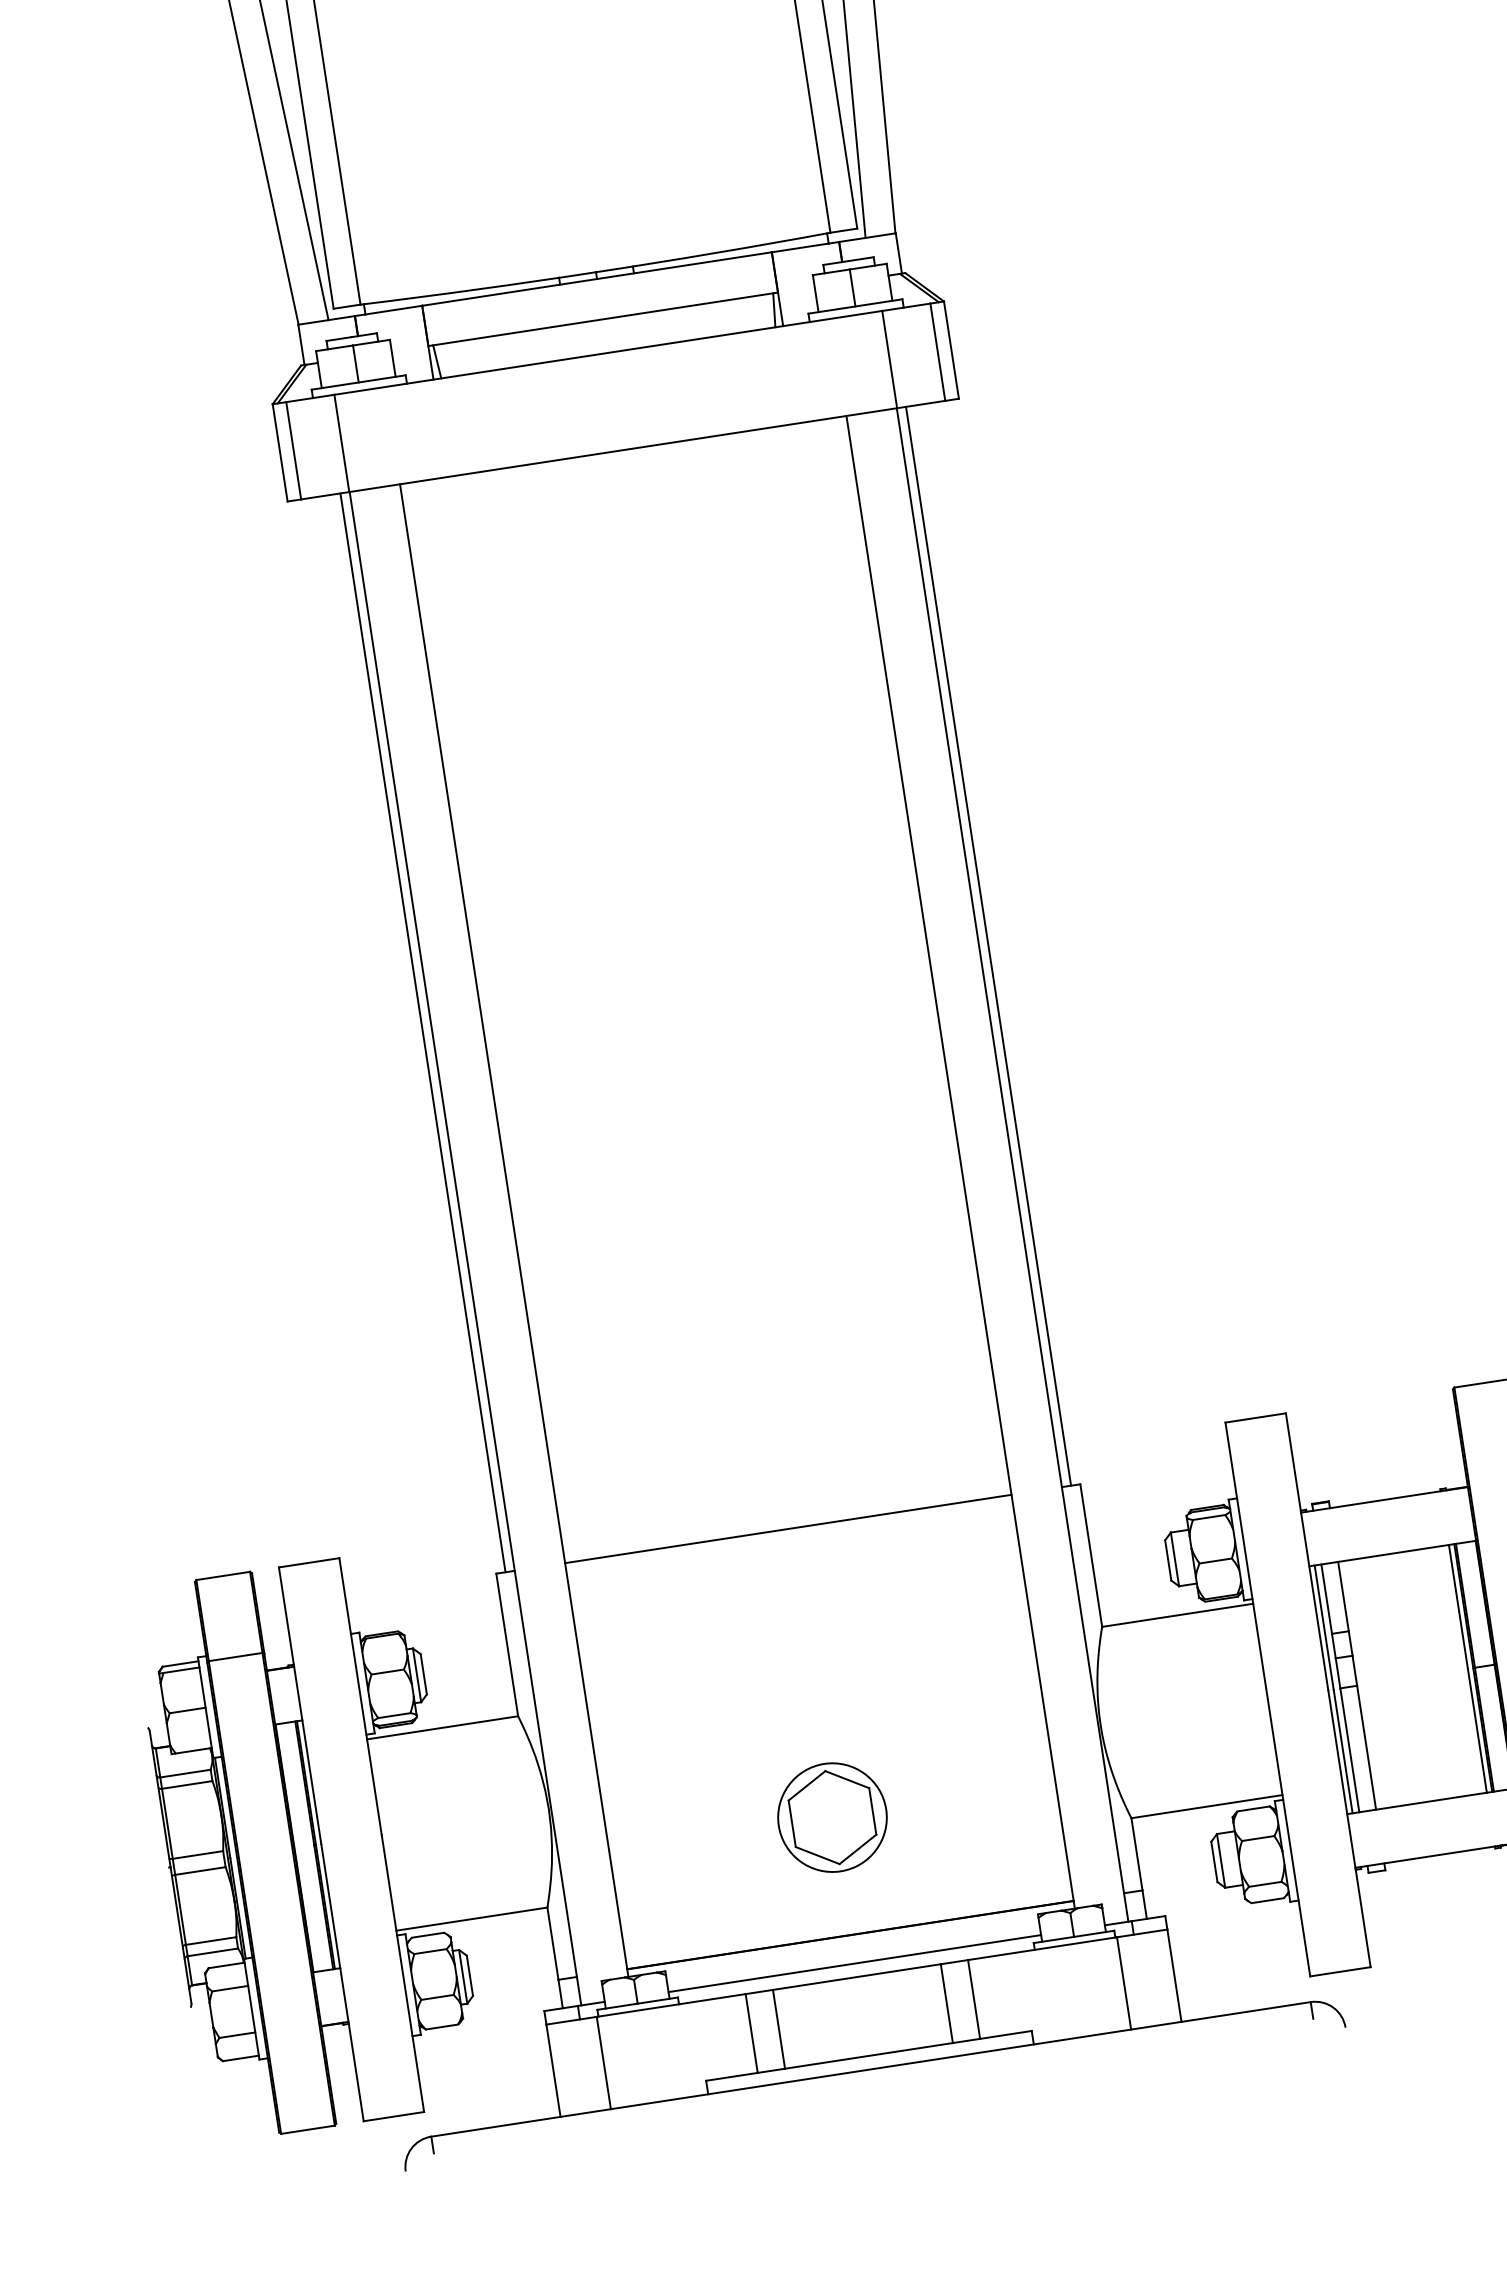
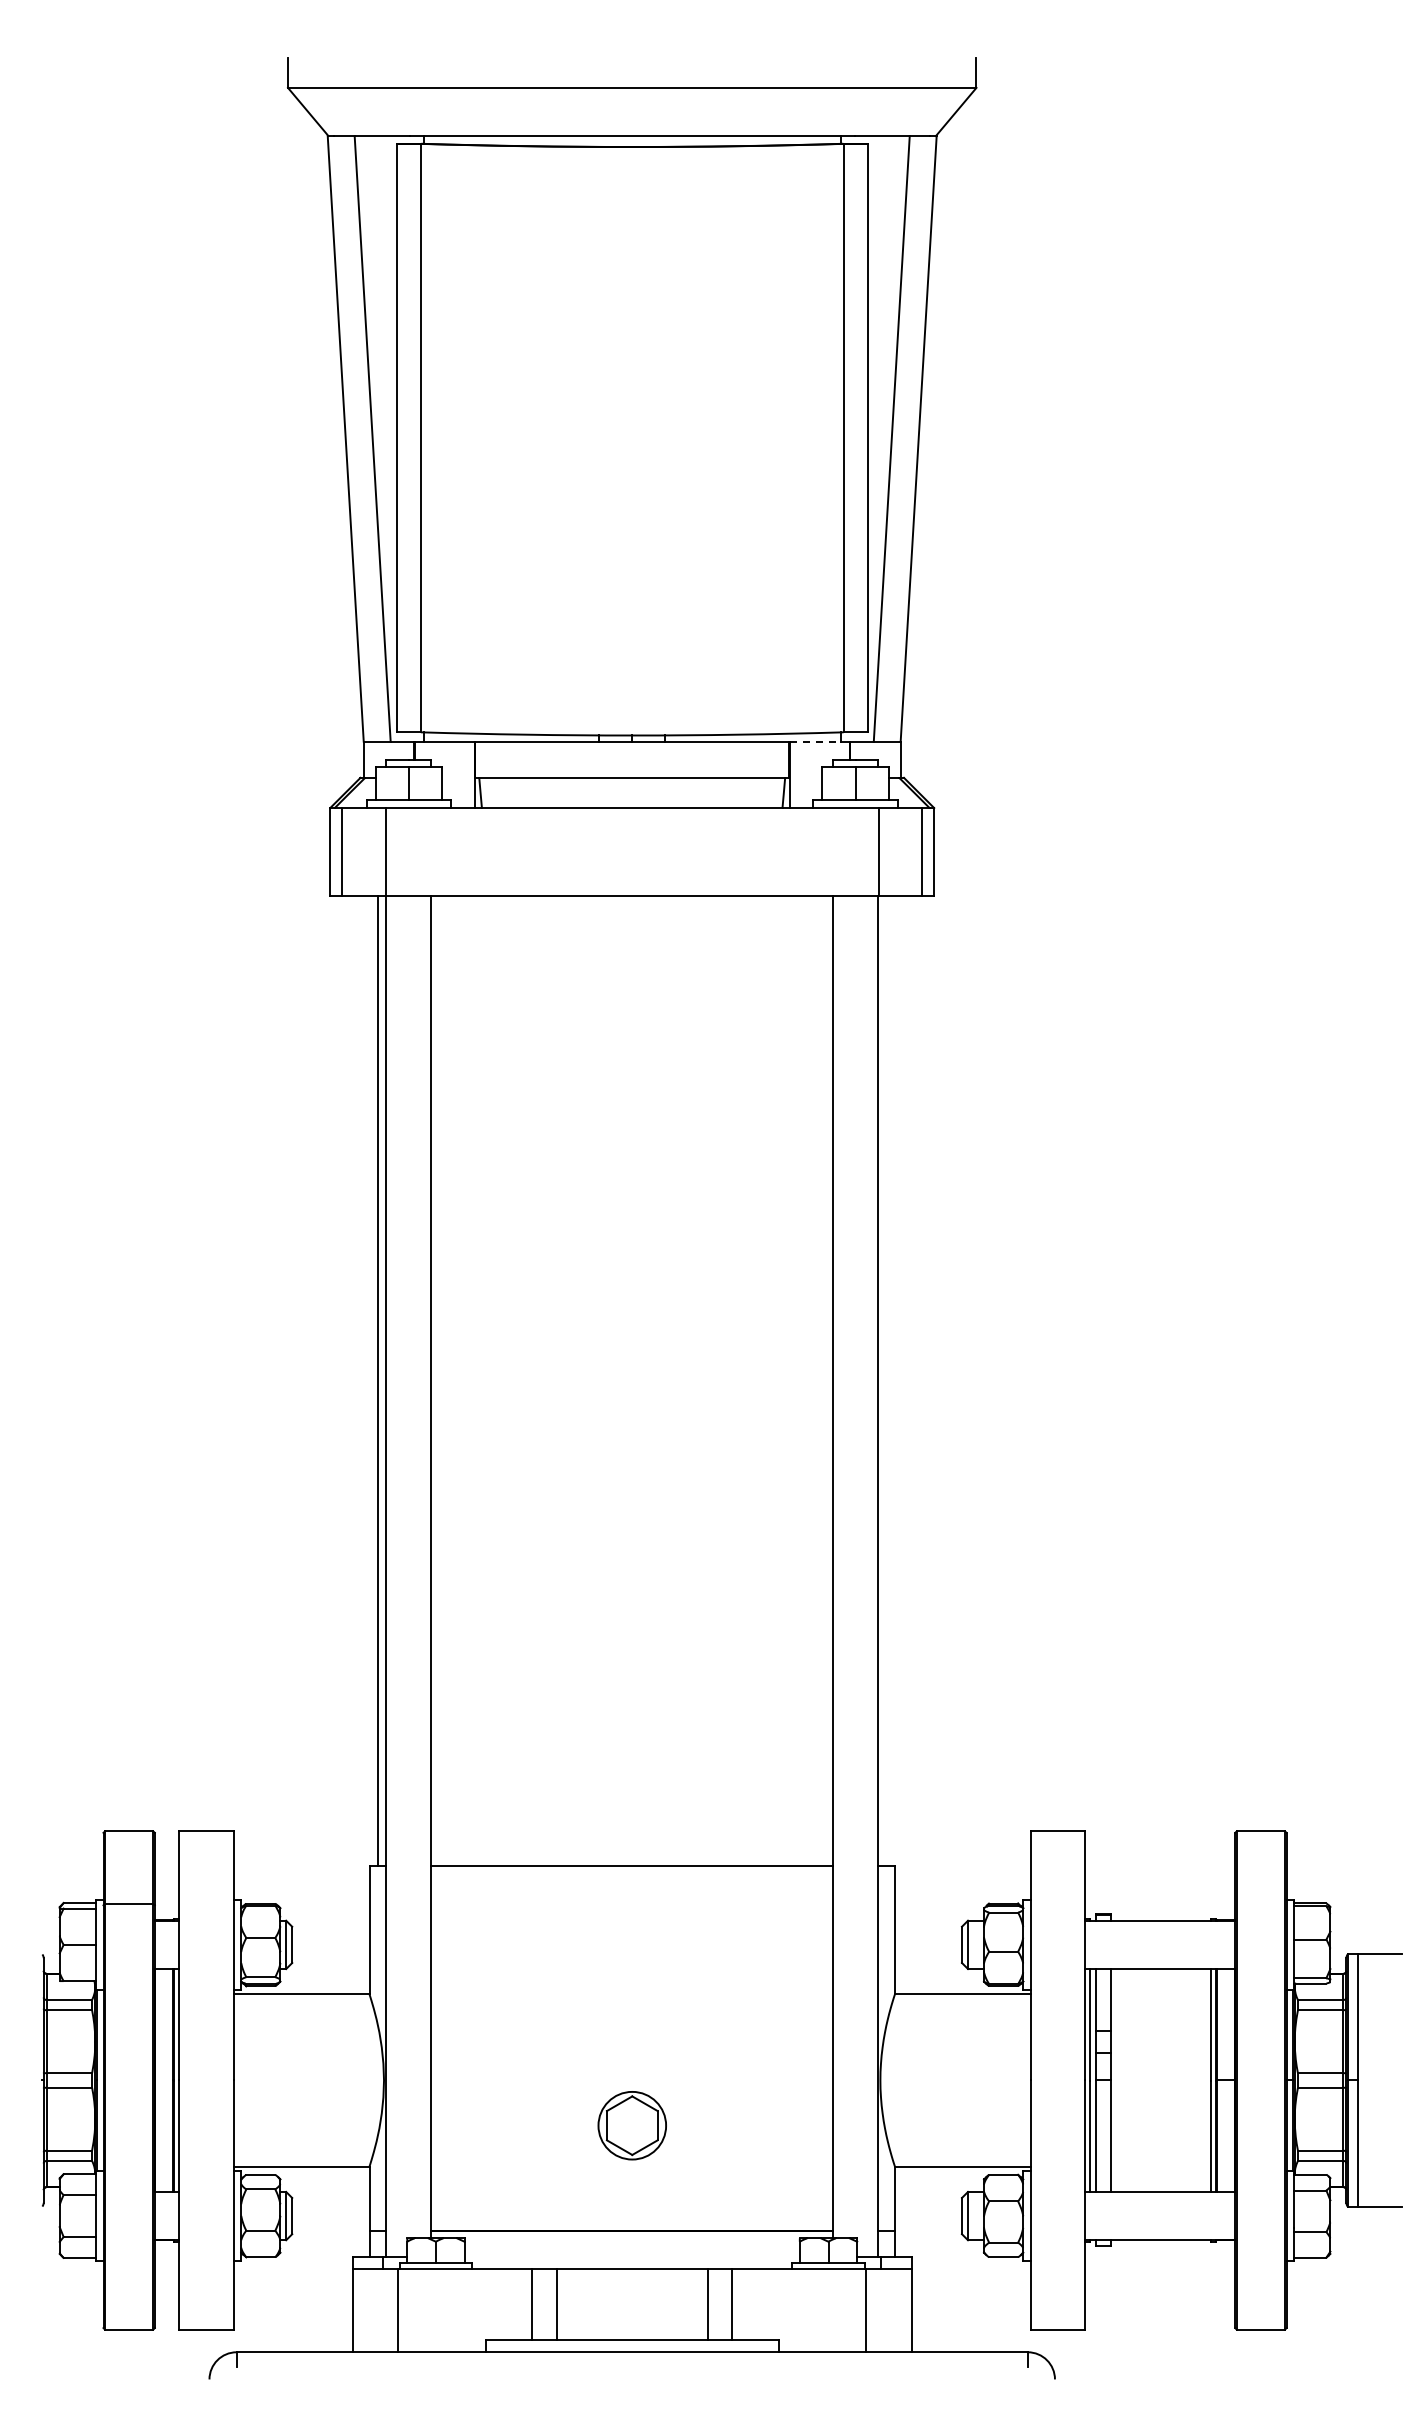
line: (800, 247) -> (815, 741), solid -> dashed
line: (988, 945) -> (886, 1380), removed
part: (832, 1817) -> (632, 2125), size x0.7
line: (854, 1964) -> (631, 2257), removed

